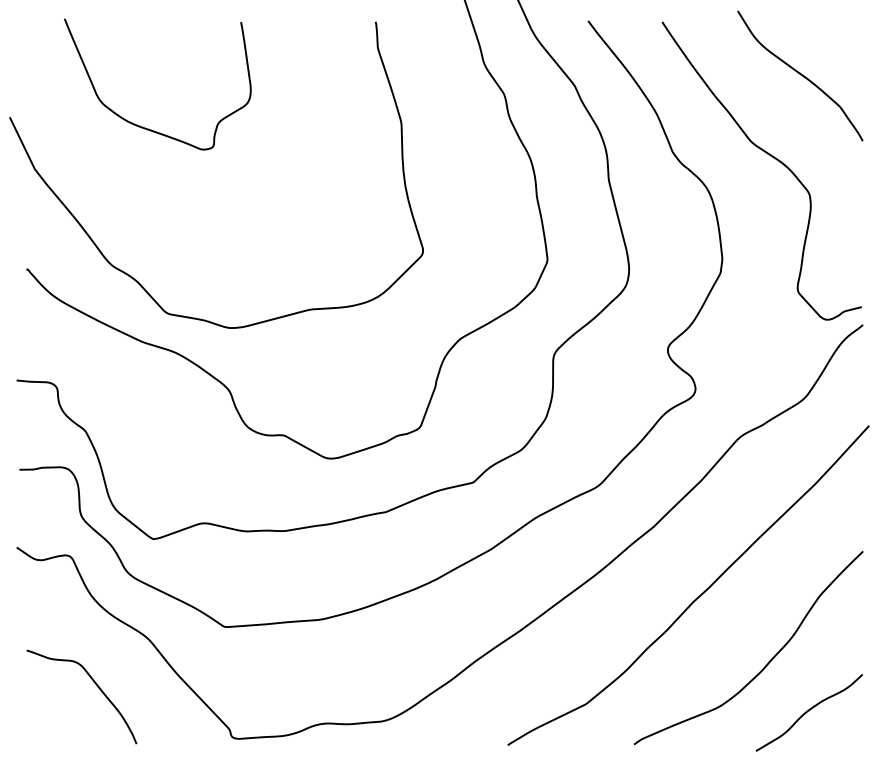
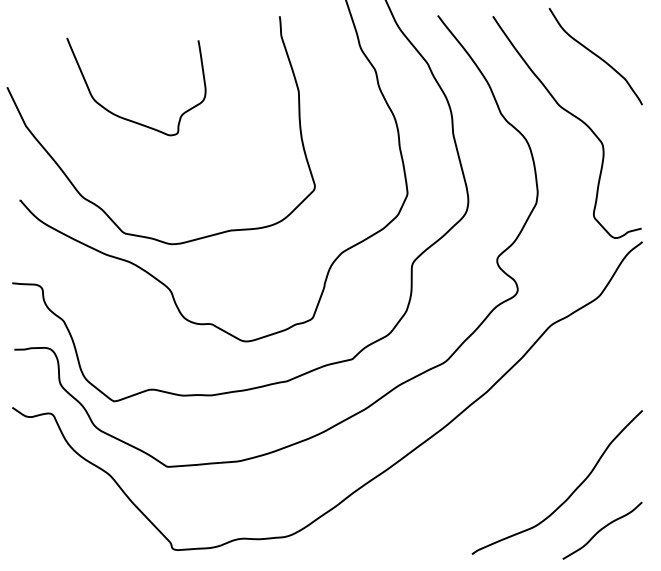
curve: (141, 125) -> (124, 117), moved
curve: (697, 595) -> (519, 443), removed
curve: (97, 688) -> (72, 512), removed

